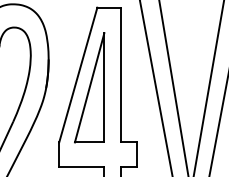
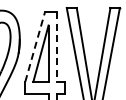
line: (79, 73) -> (35, 46), solid -> dashed
line: (121, 75) -> (57, 47), solid -> dashed

